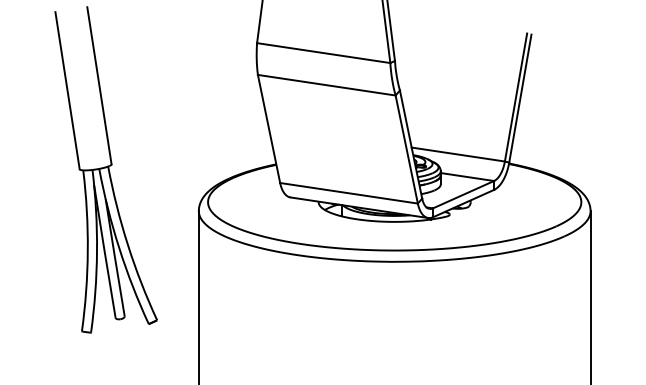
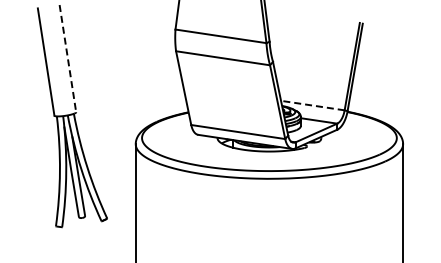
line: (98, 87) -> (67, 59), solid -> dashed
line: (457, 154) -> (312, 105), solid -> dashed

